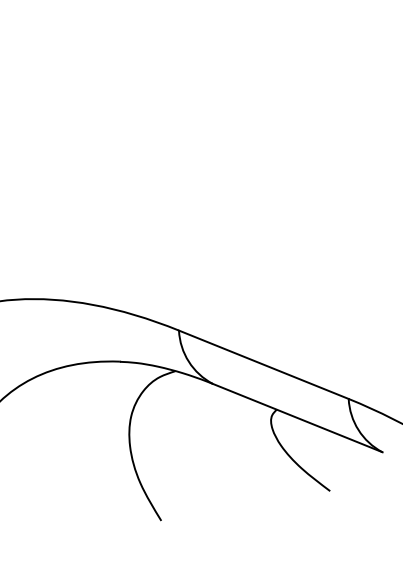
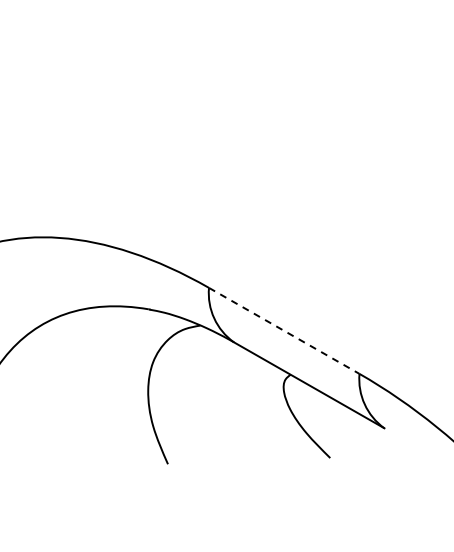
line: (264, 364) -> (284, 330), solid -> dashed

